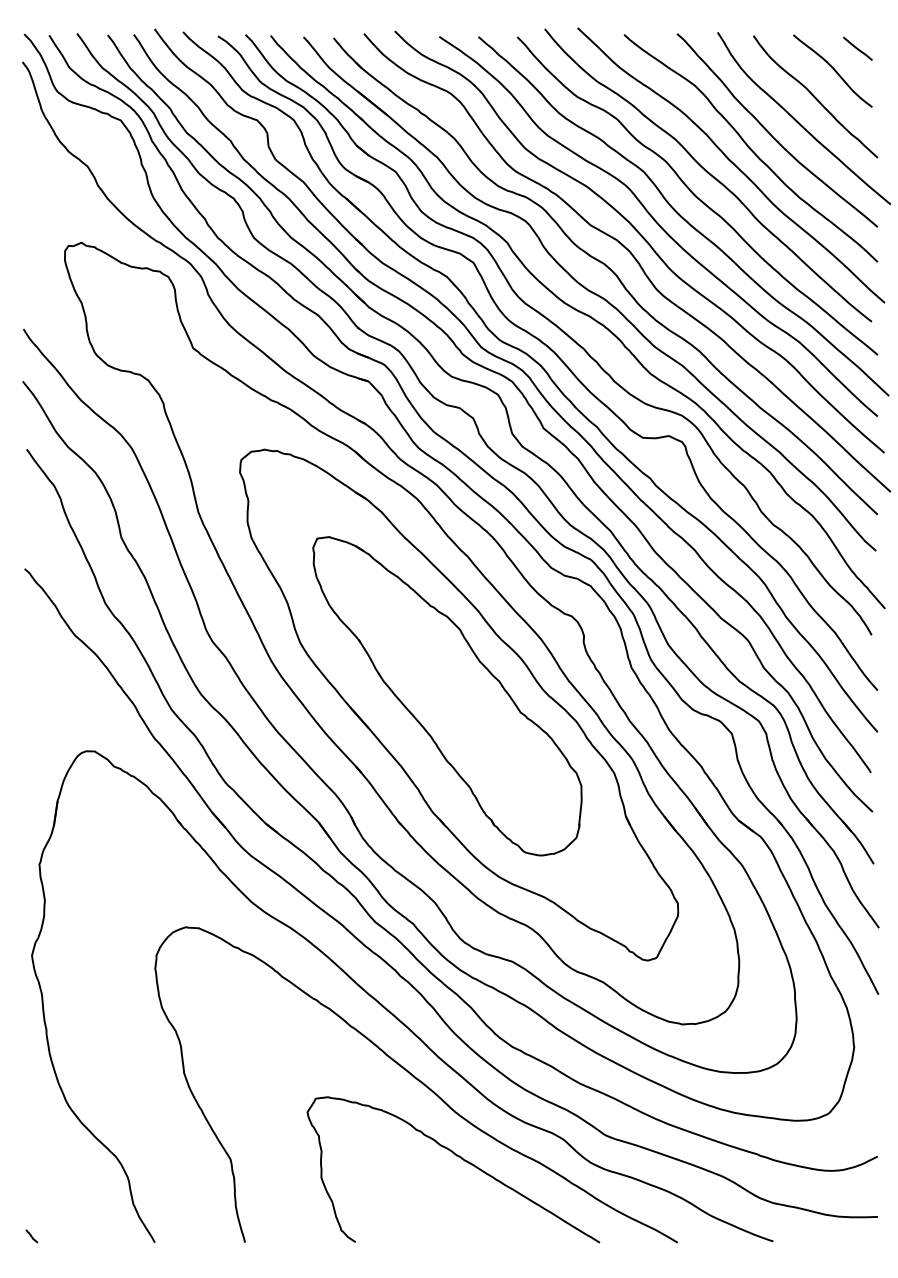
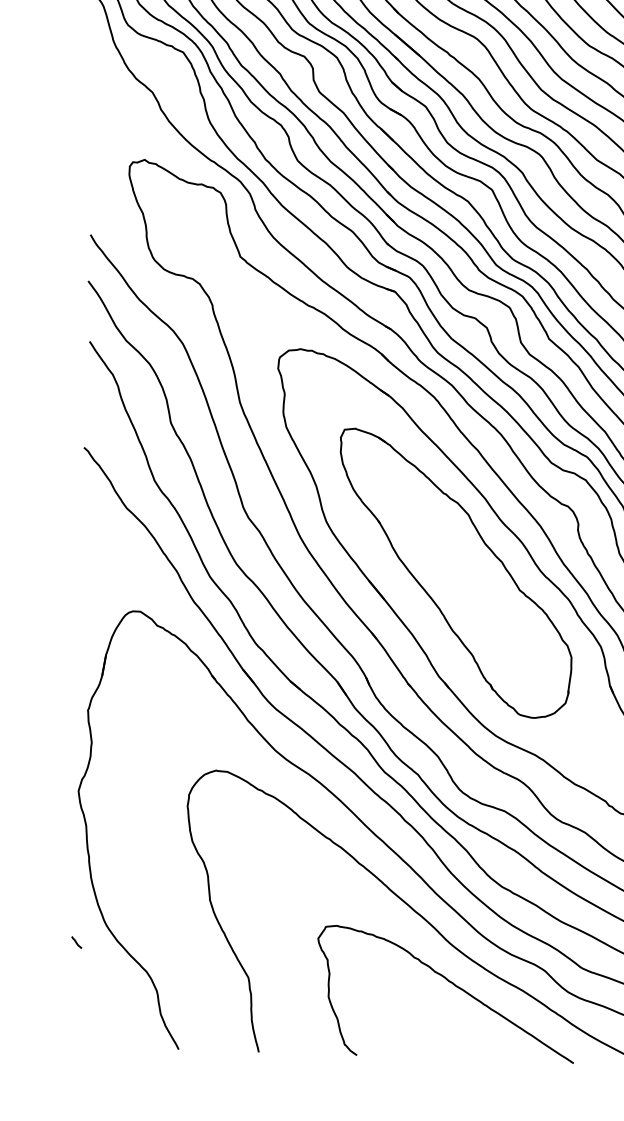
line: (31, 1236) -> (76, 942), moved

